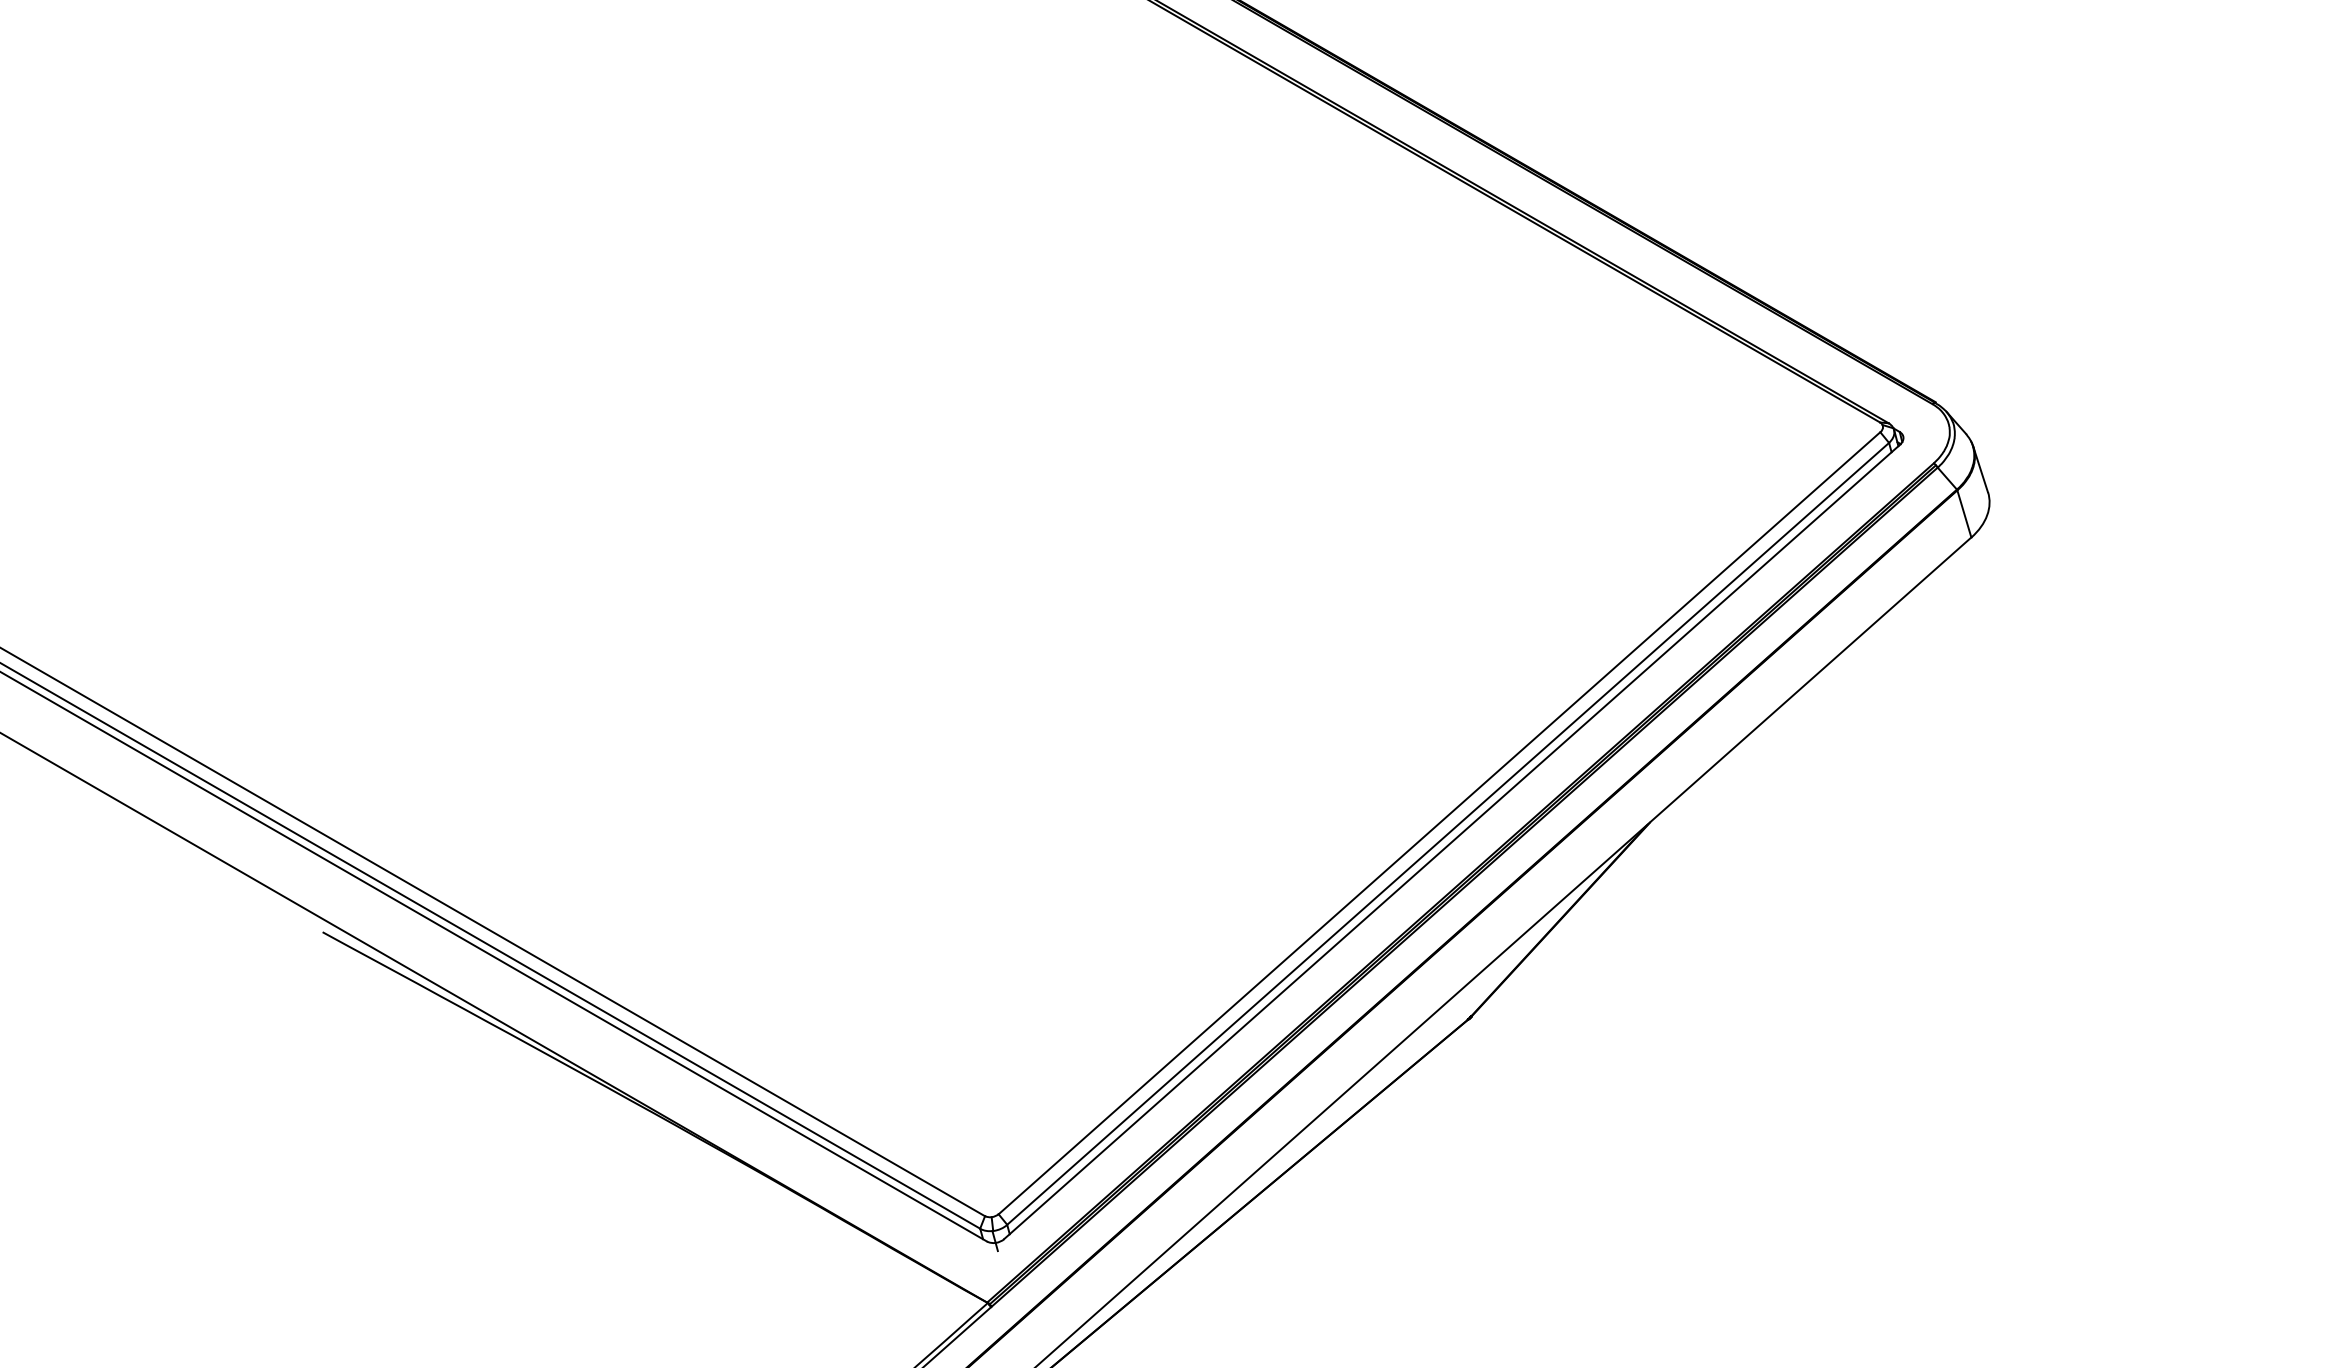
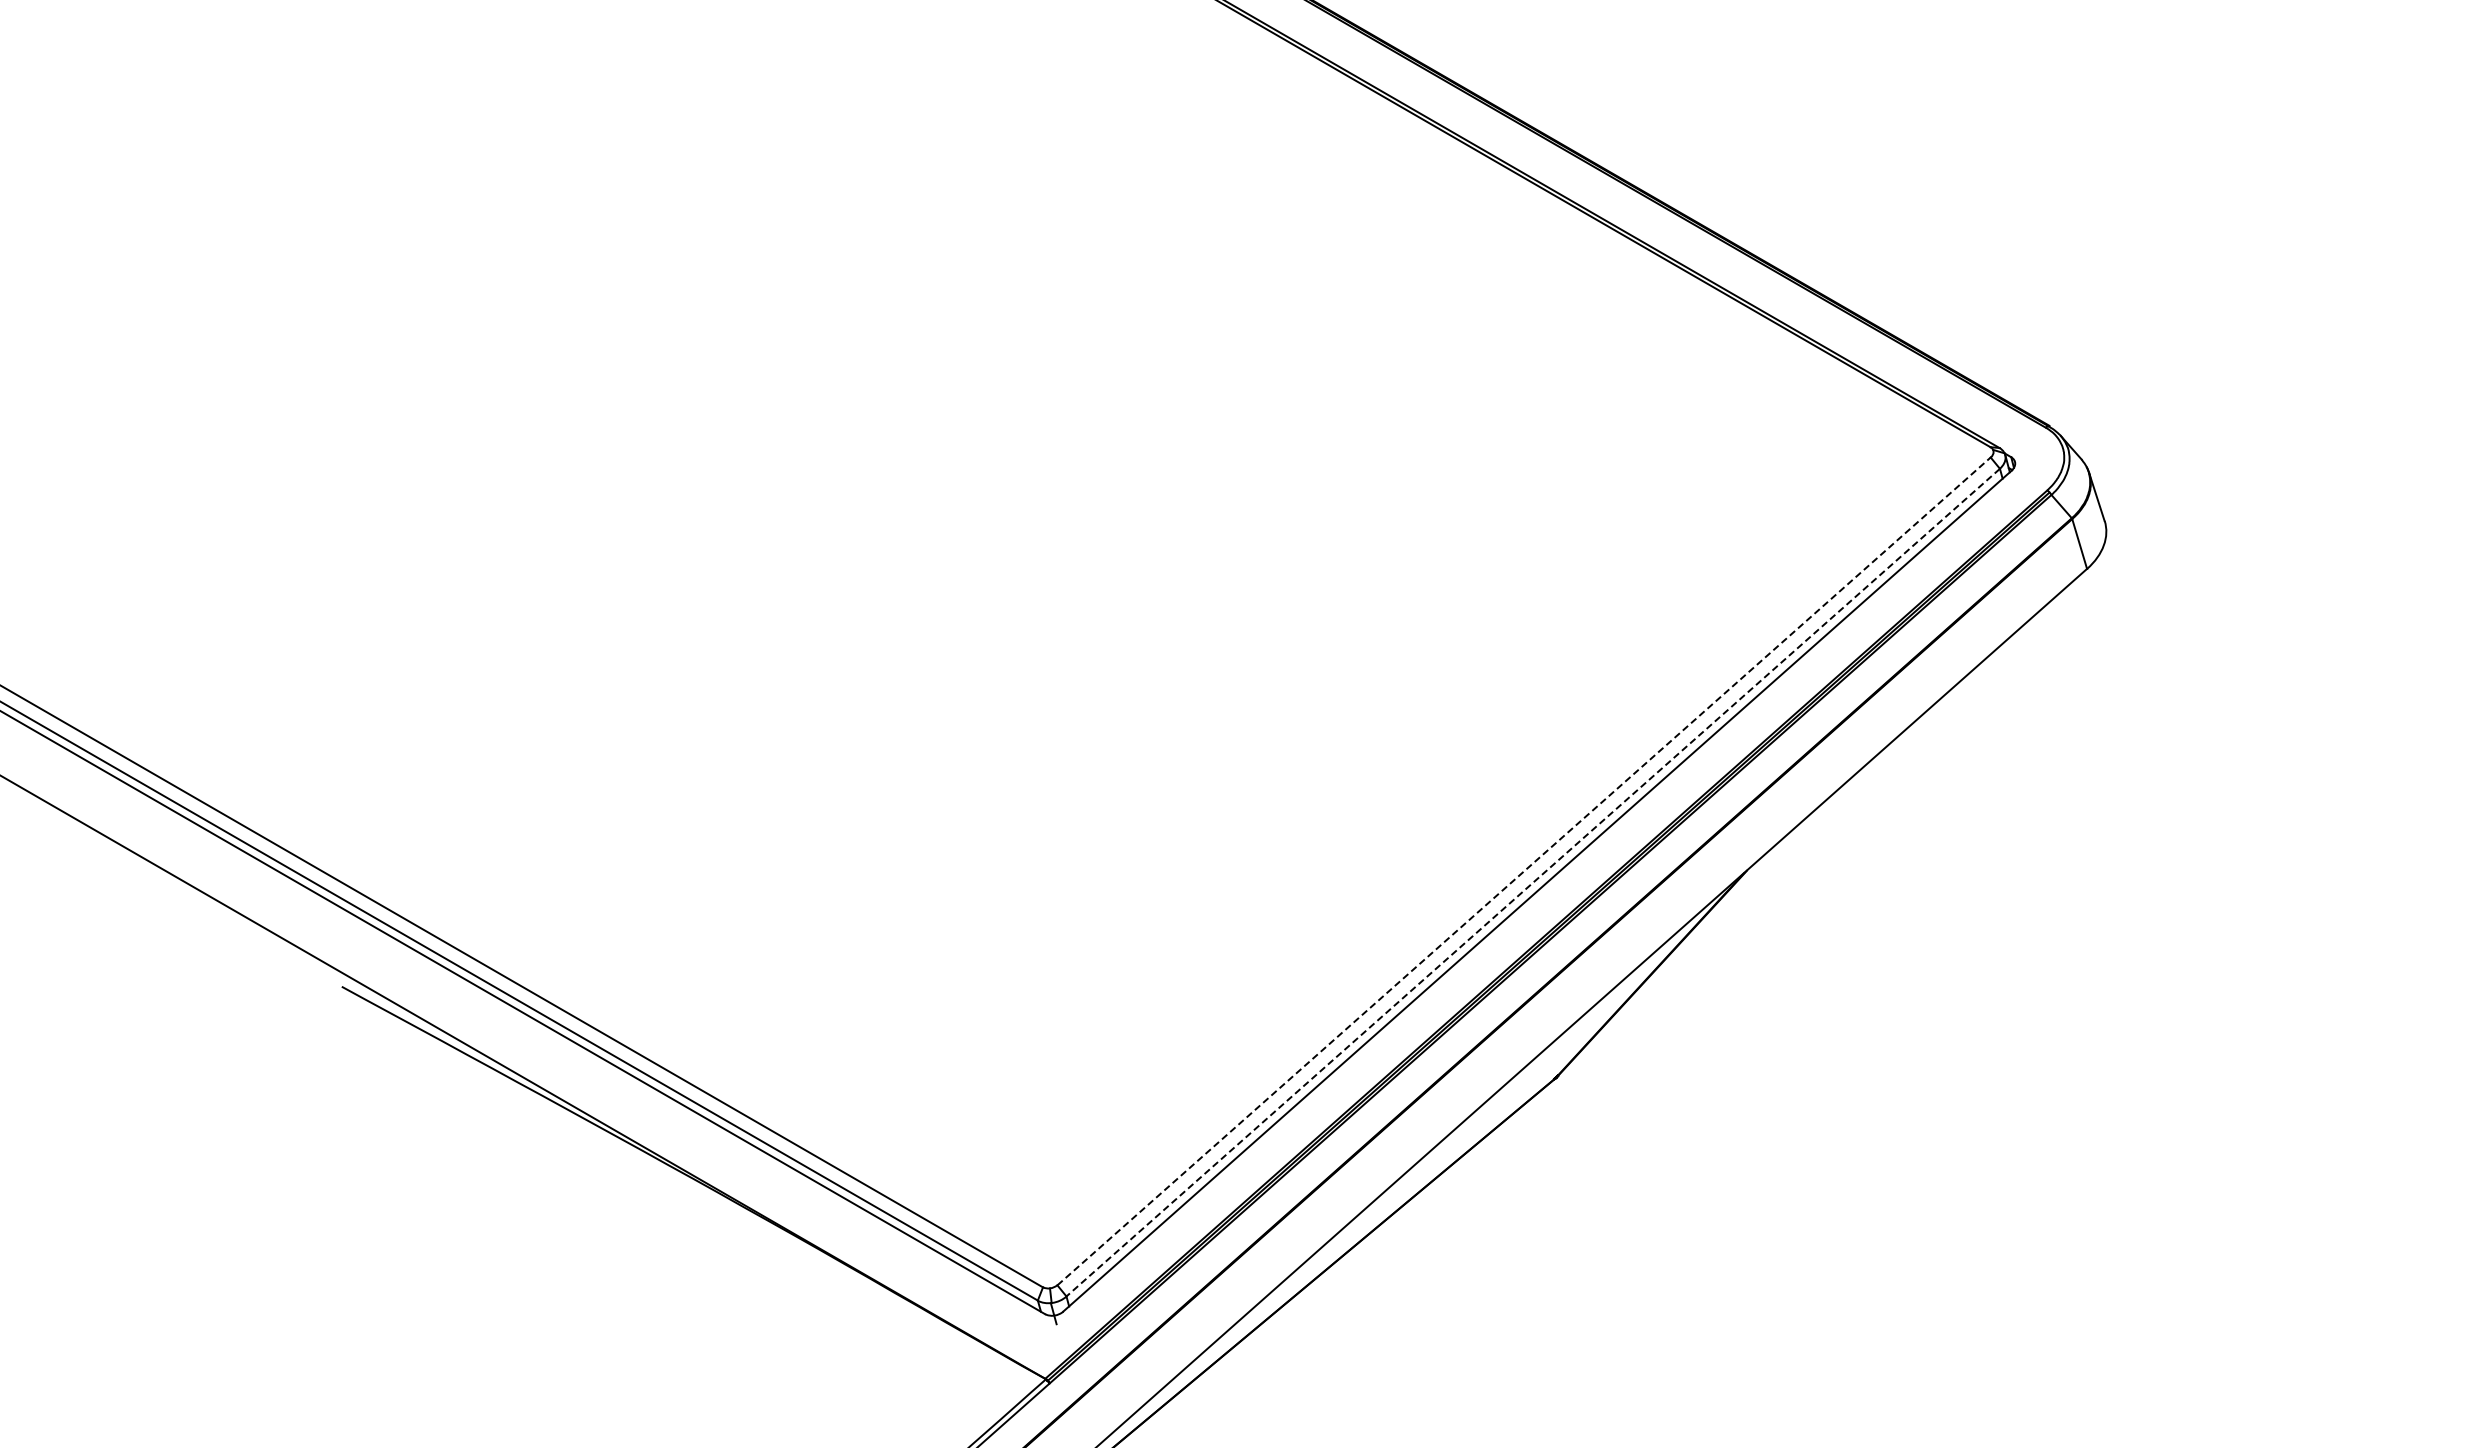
line: (1439, 823) -> (1524, 871), solid -> dashed
line: (1448, 833) -> (1533, 882), solid -> dashed

